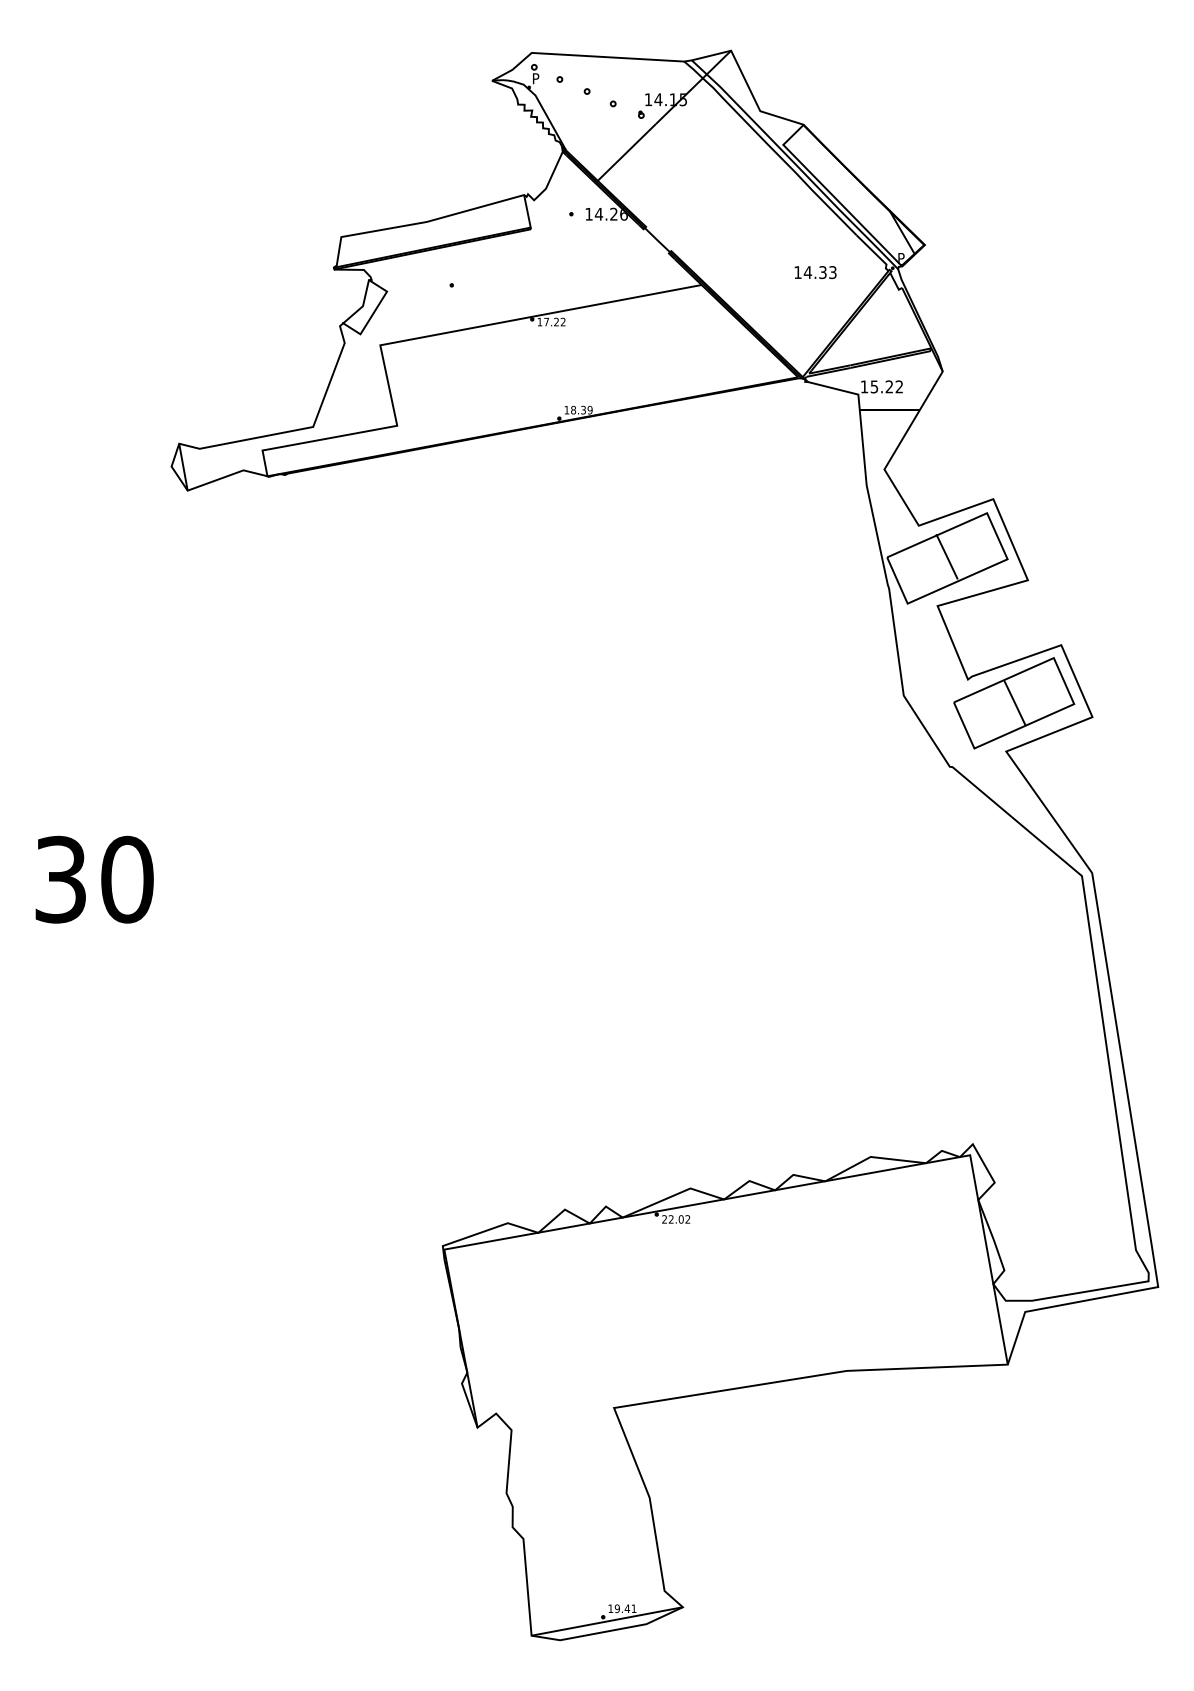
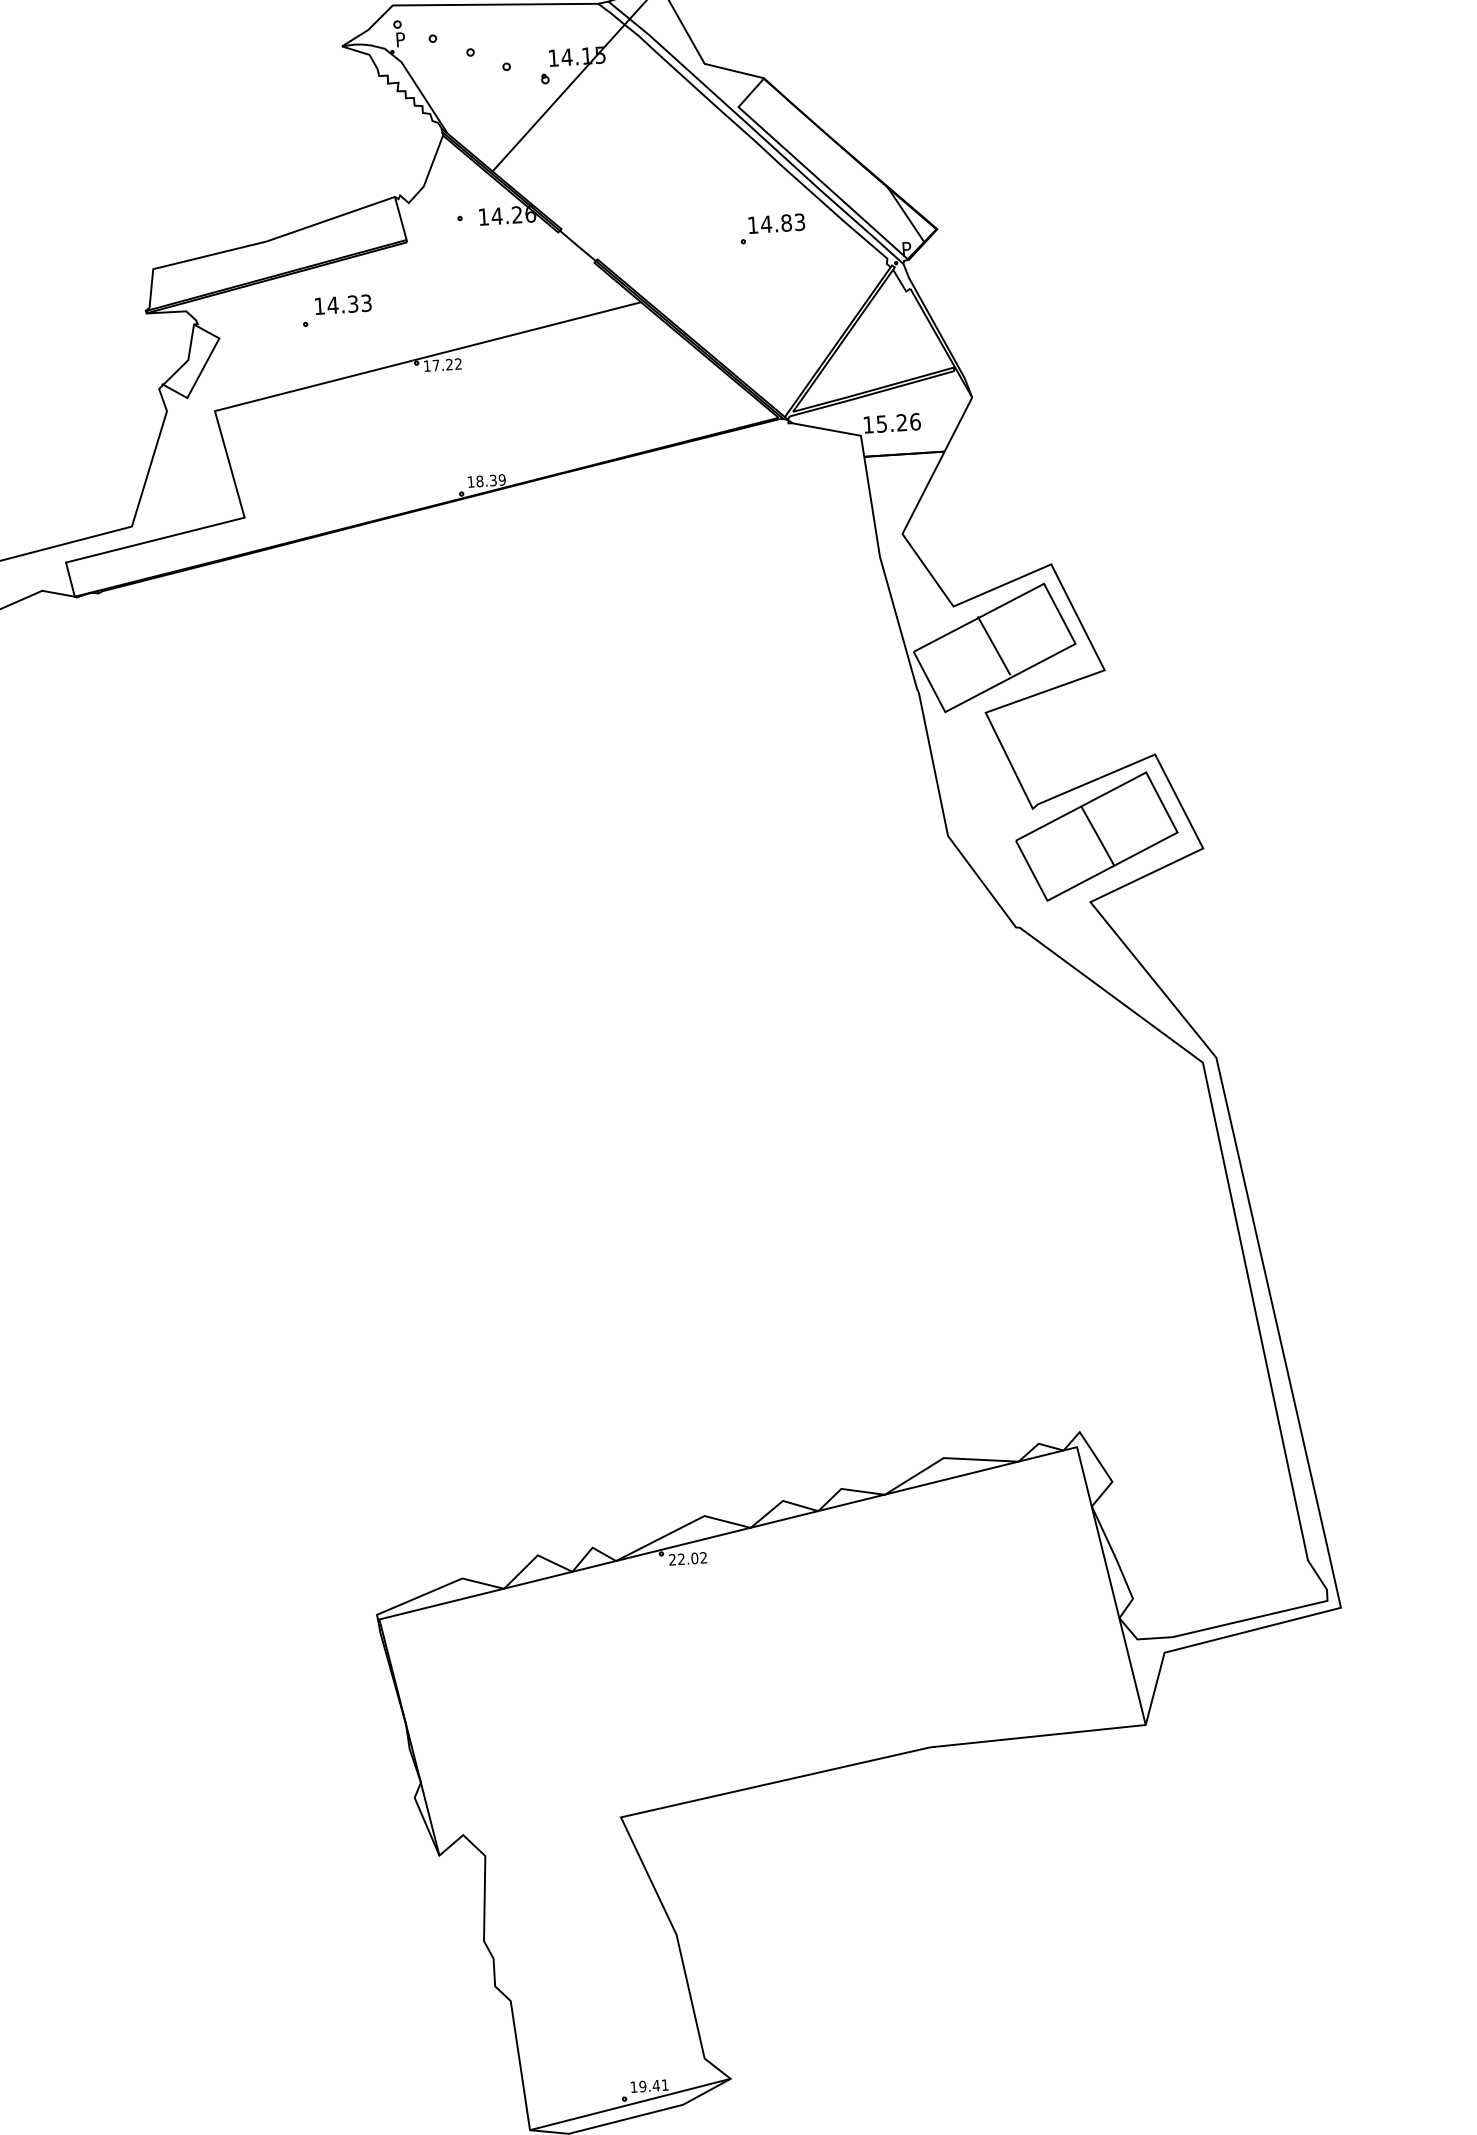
part: (802, 236) -> (772, 228), added
text: (815, 272) -> (343, 304), moved
text: (899, 386) -> (915, 421), 15.22 -> 15.26

